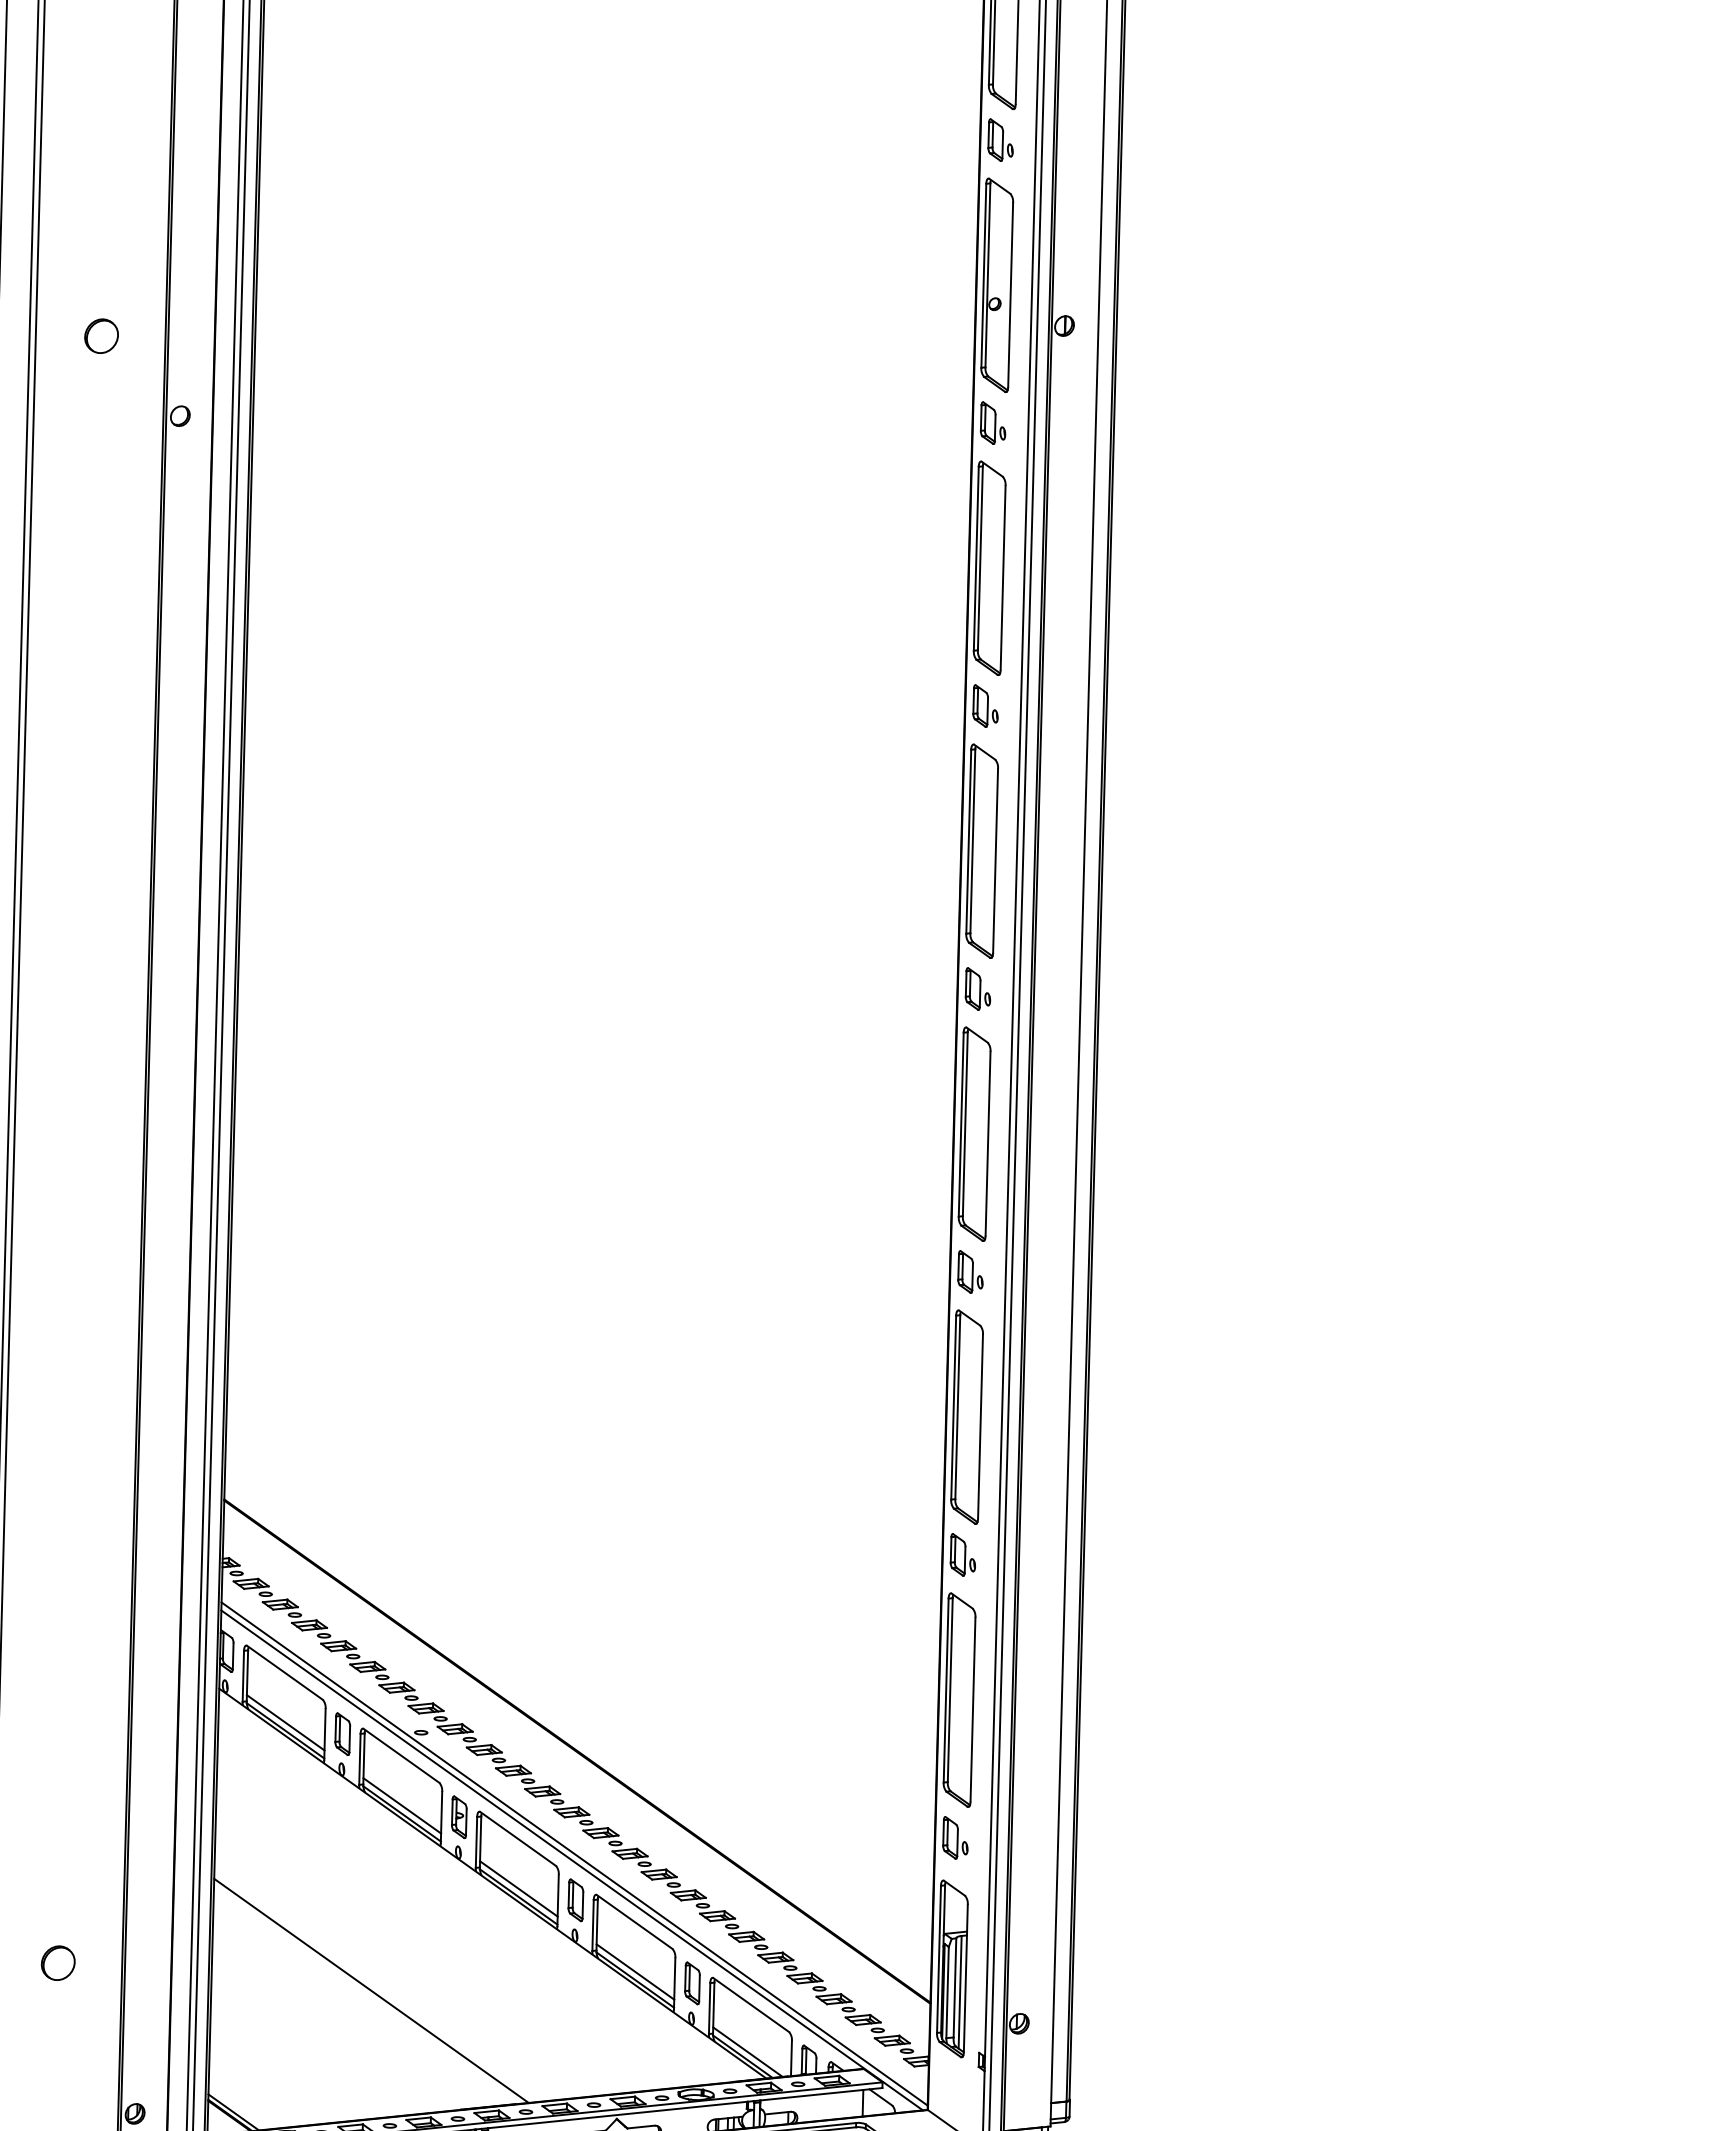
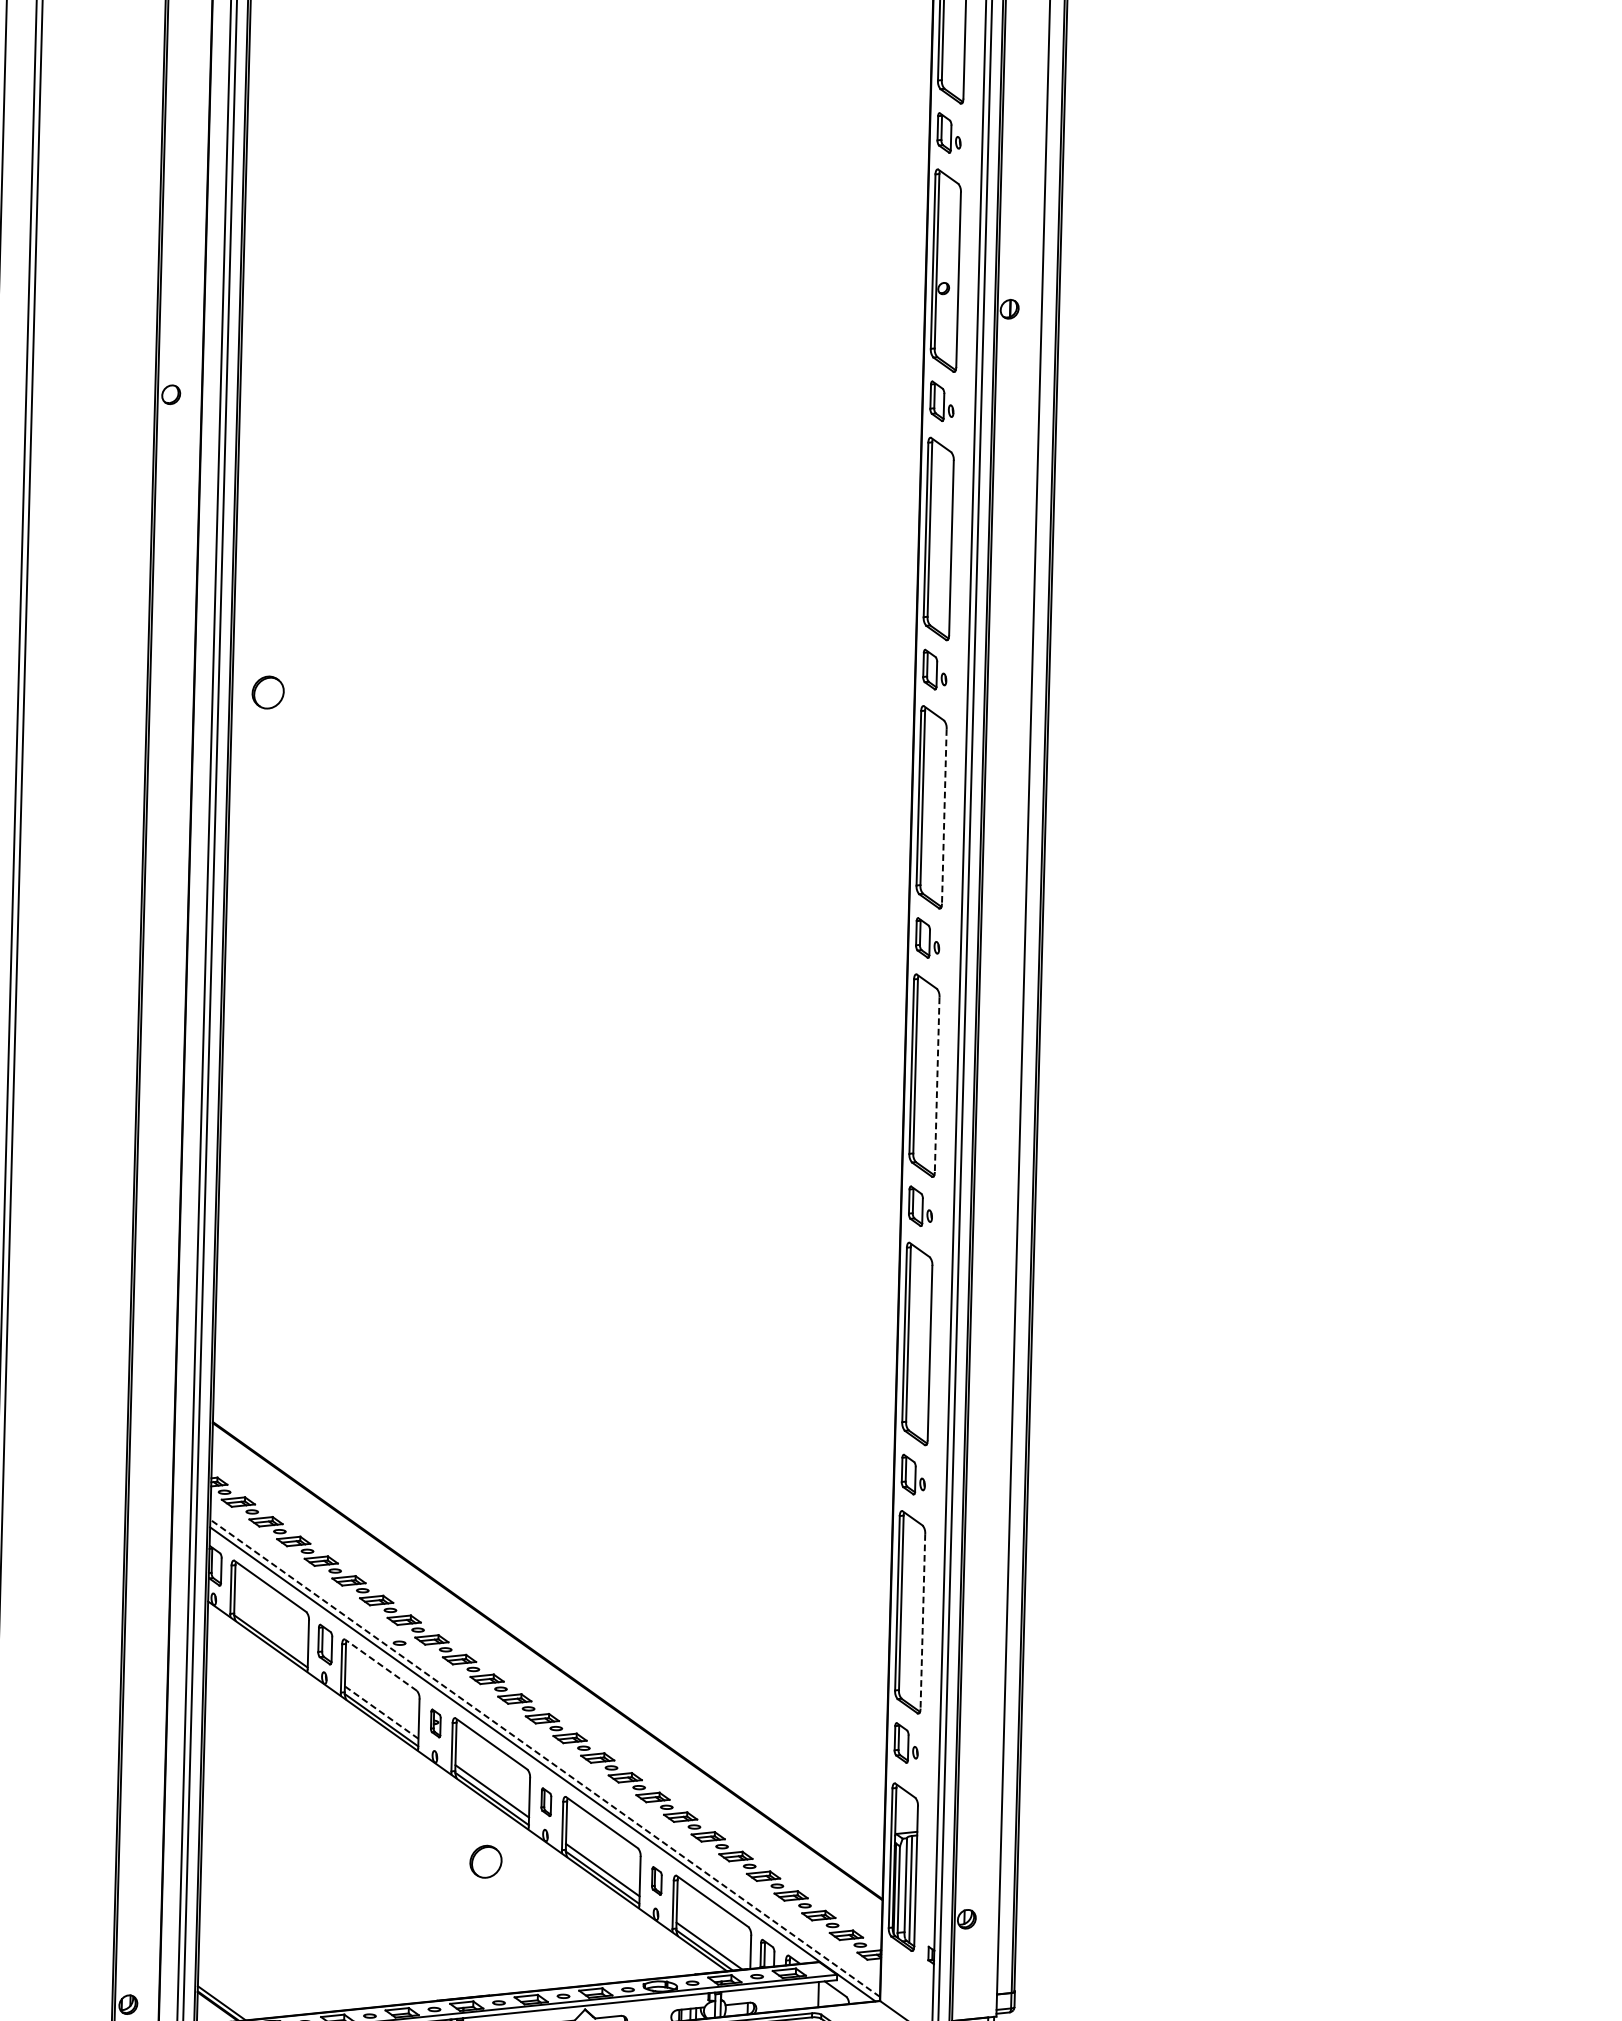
part: (101, 335) -> (268, 691), moved
line: (995, 860) -> (944, 816), solid -> dashed
line: (988, 1143) -> (937, 1084), solid -> dashed
line: (972, 1709) -> (922, 1621), solid -> dashed
line: (285, 1722) -> (270, 1633), removed
line: (401, 1755) -> (380, 1664), solid -> dashed
line: (402, 1805) -> (381, 1712), solid -> dashed
part: (459, 1817) -> (435, 1723), size x0.7
line: (574, 1854) -> (545, 1758), solid -> dashed
part: (575, 1900) -> (545, 1802), size x0.7
part: (57, 1962) -> (485, 1861), moved
part: (692, 1983) -> (656, 1881), size x0.7
line: (371, 1990) -> (352, 1887), removed

